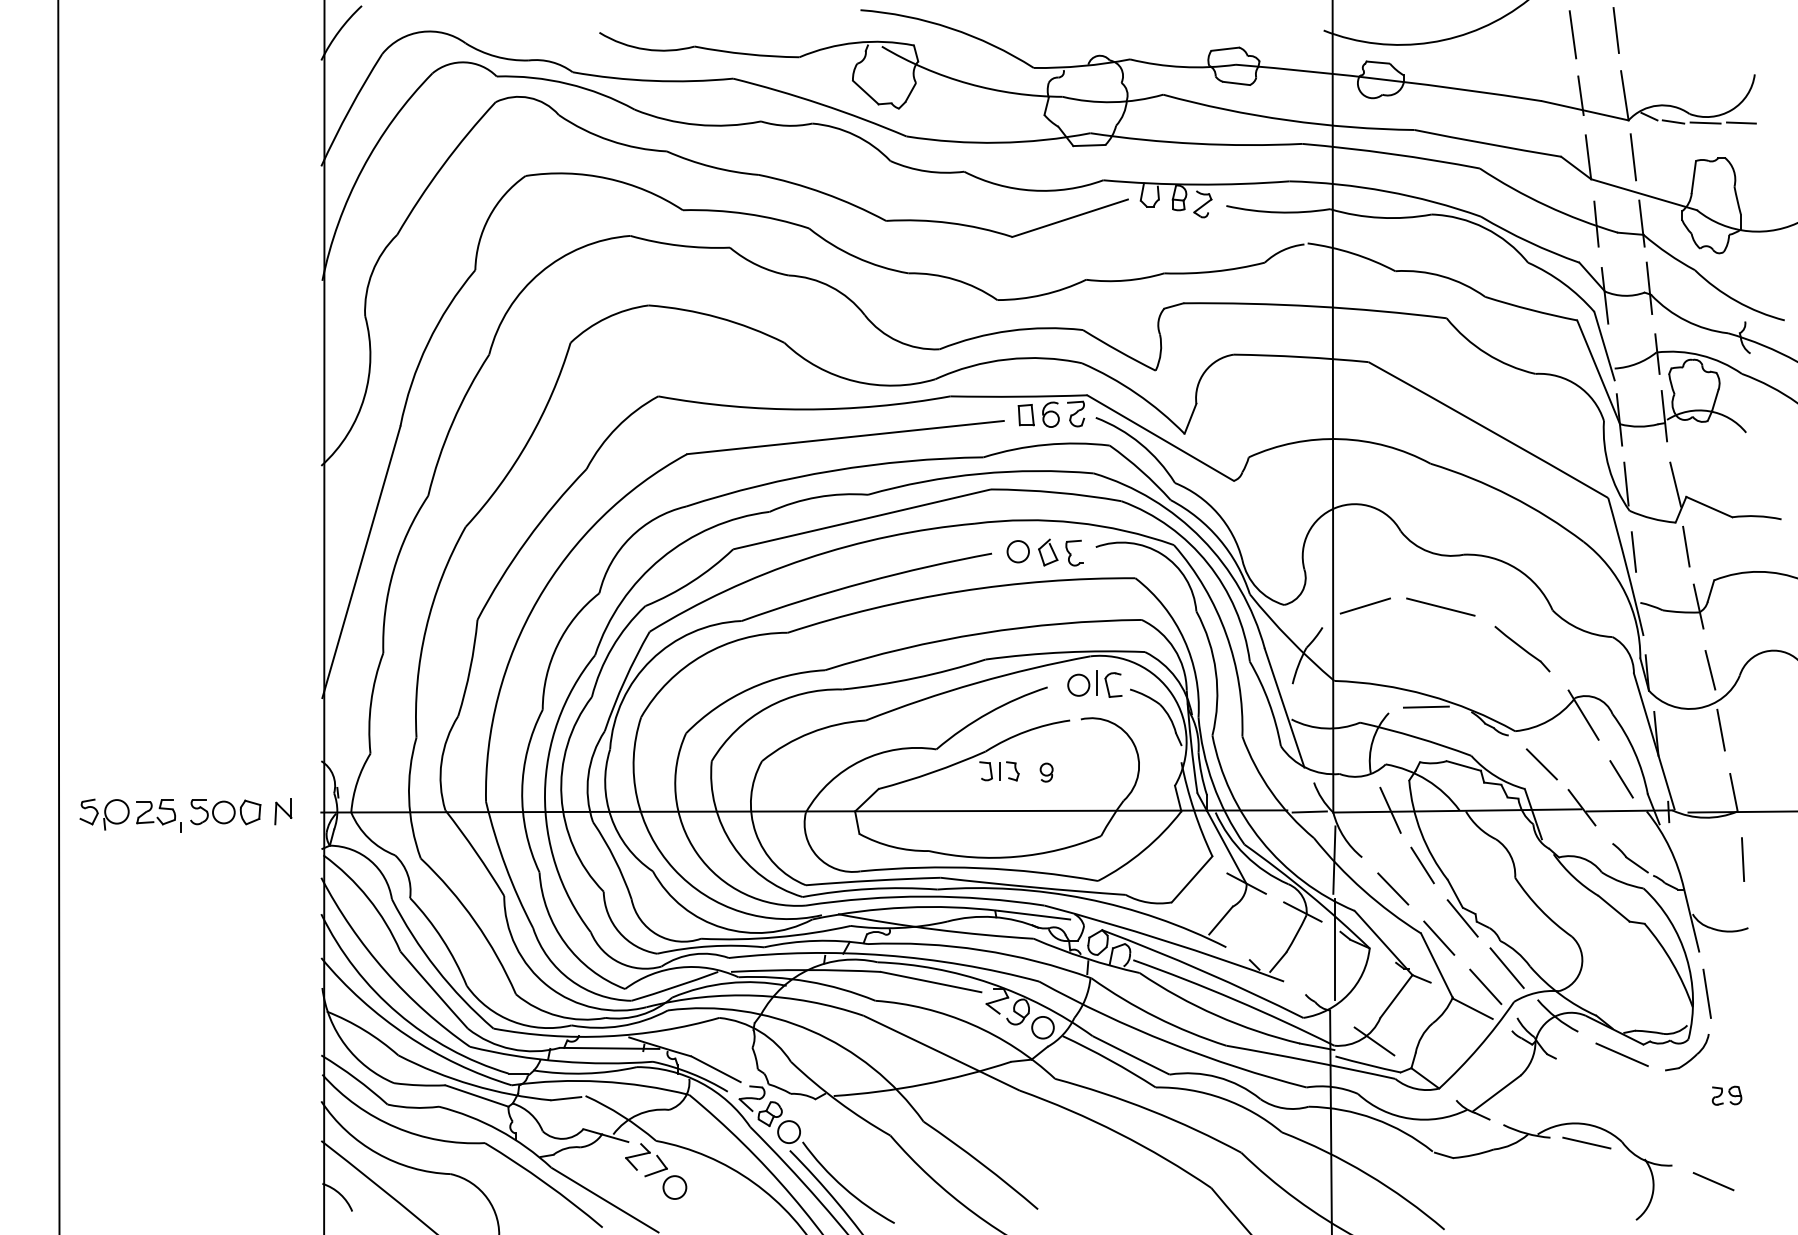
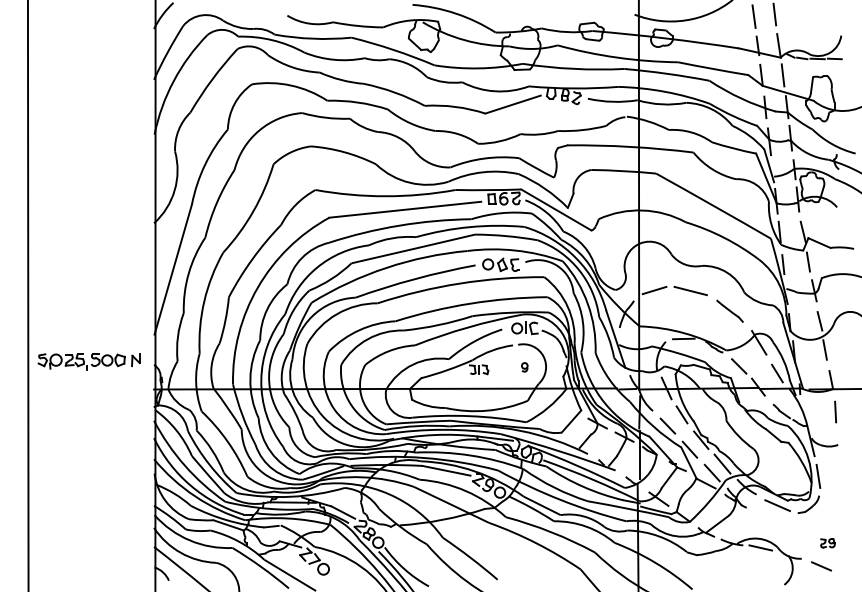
part: (1046, 772) -> (524, 367), moved
part: (184, 814) -> (88, 361), moved
part: (1726, 1096) -> (827, 543), moved

